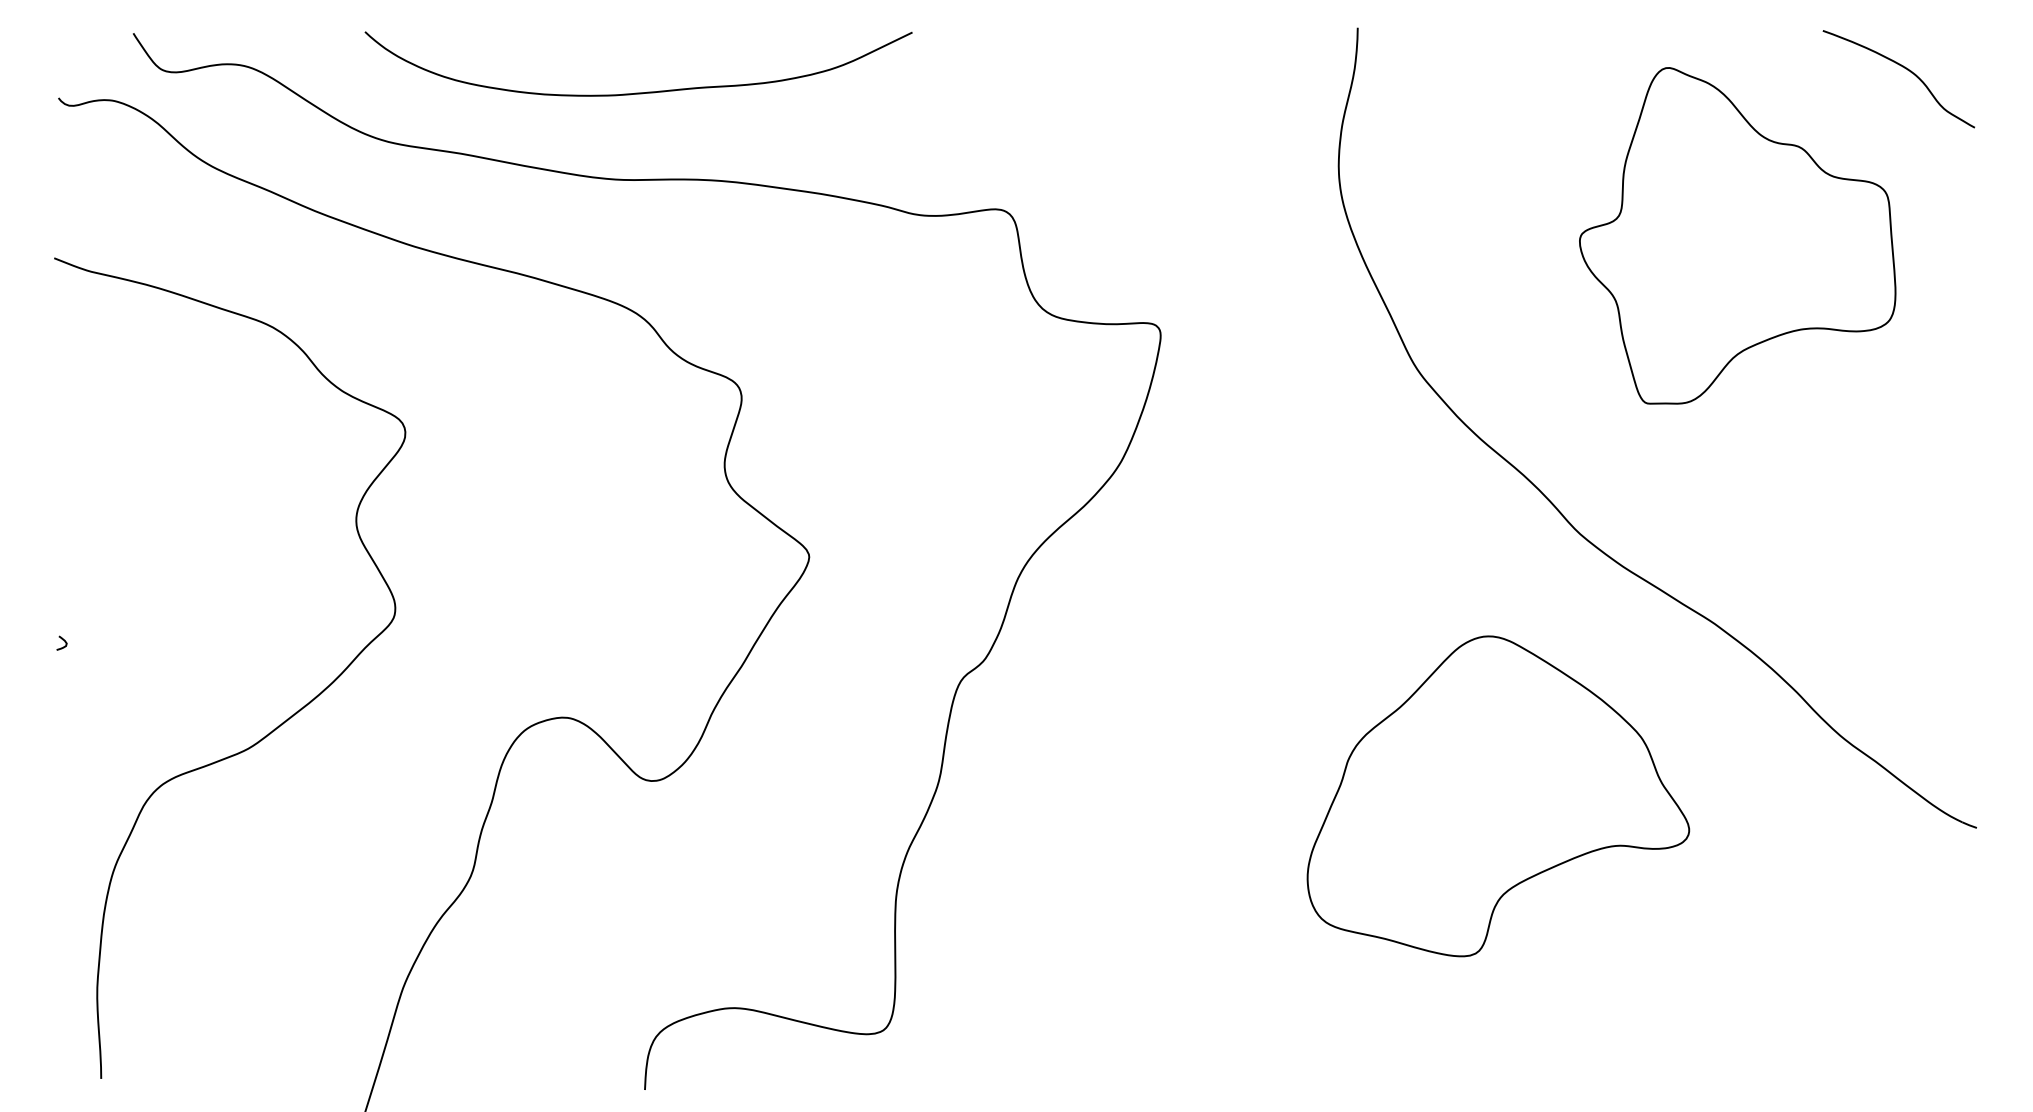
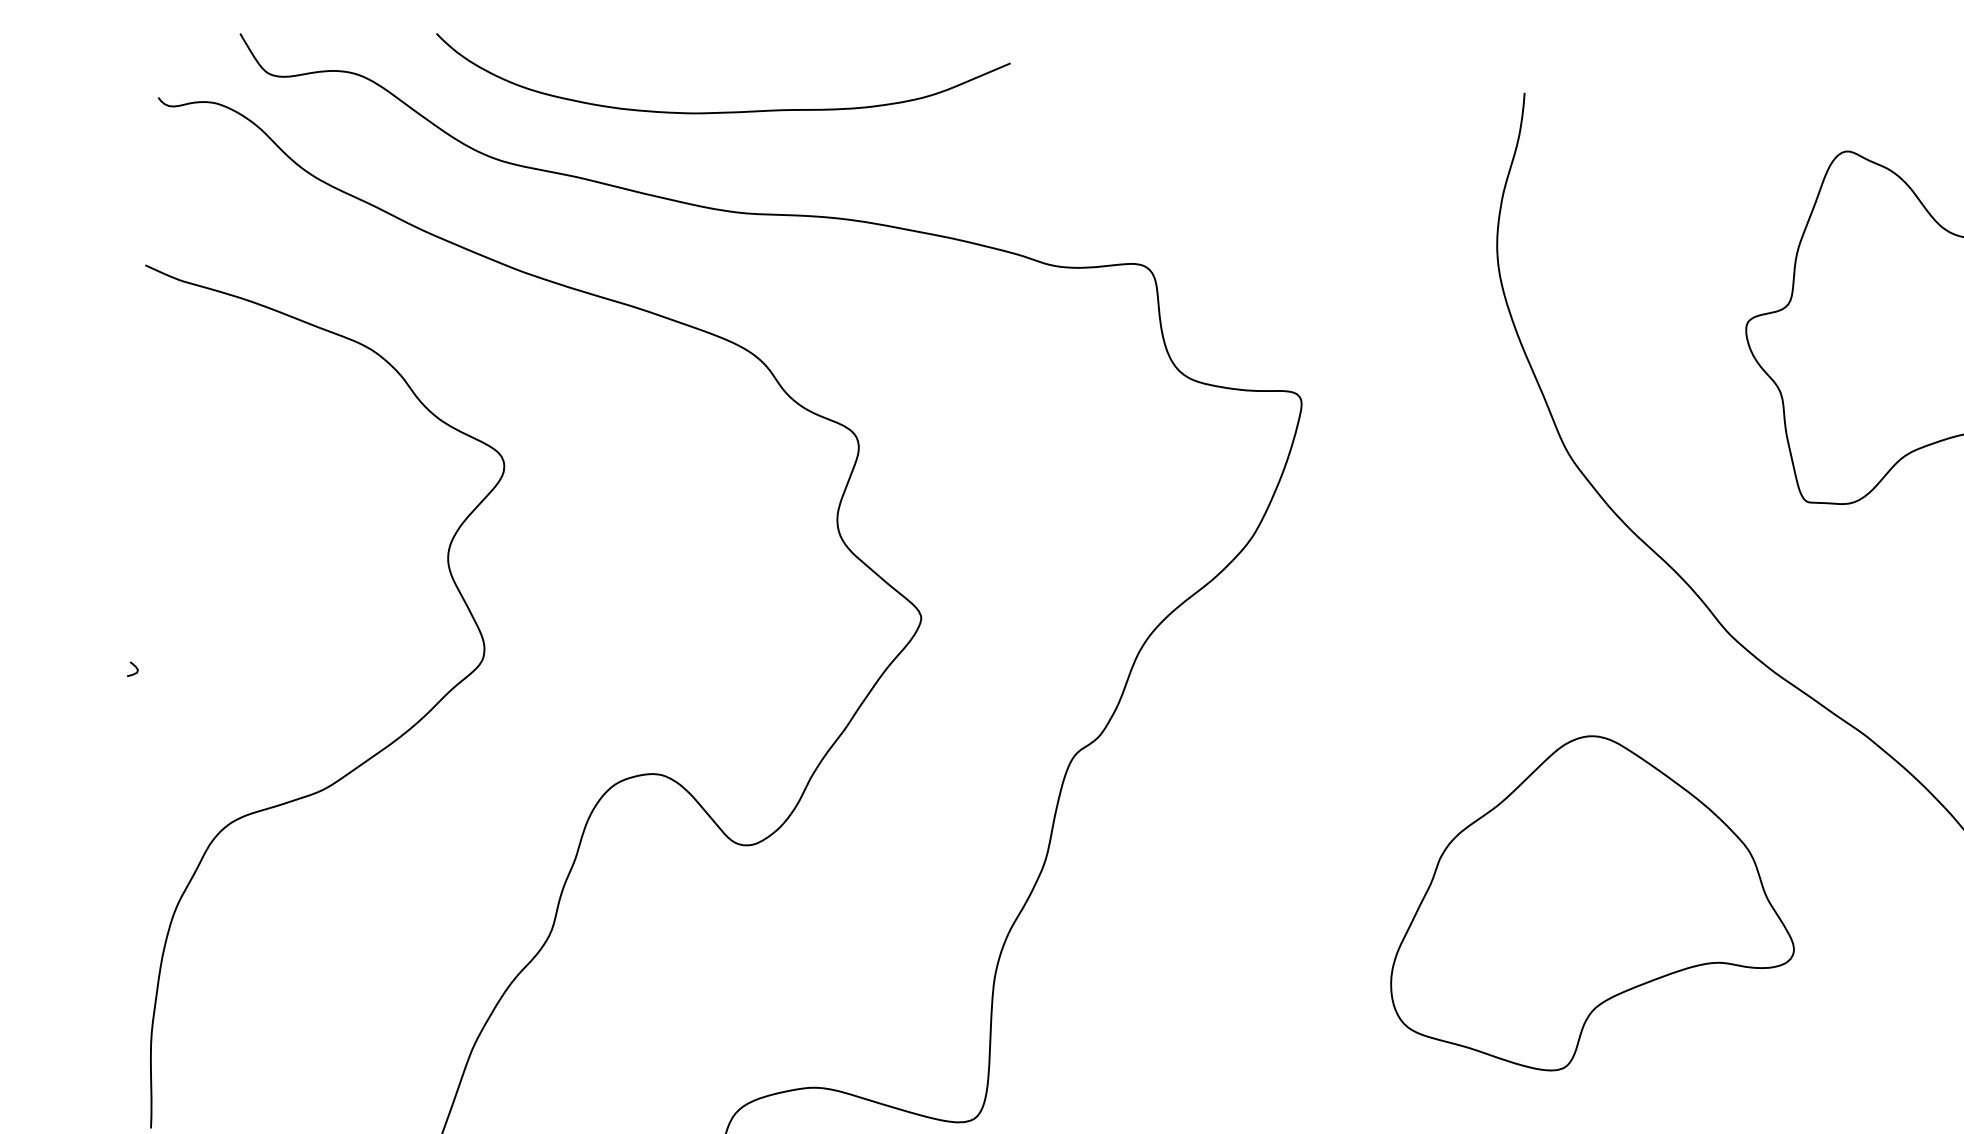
curve: (638, 92) -> (720, 111), moved
part: (1498, 796) -> (1595, 904), moved

